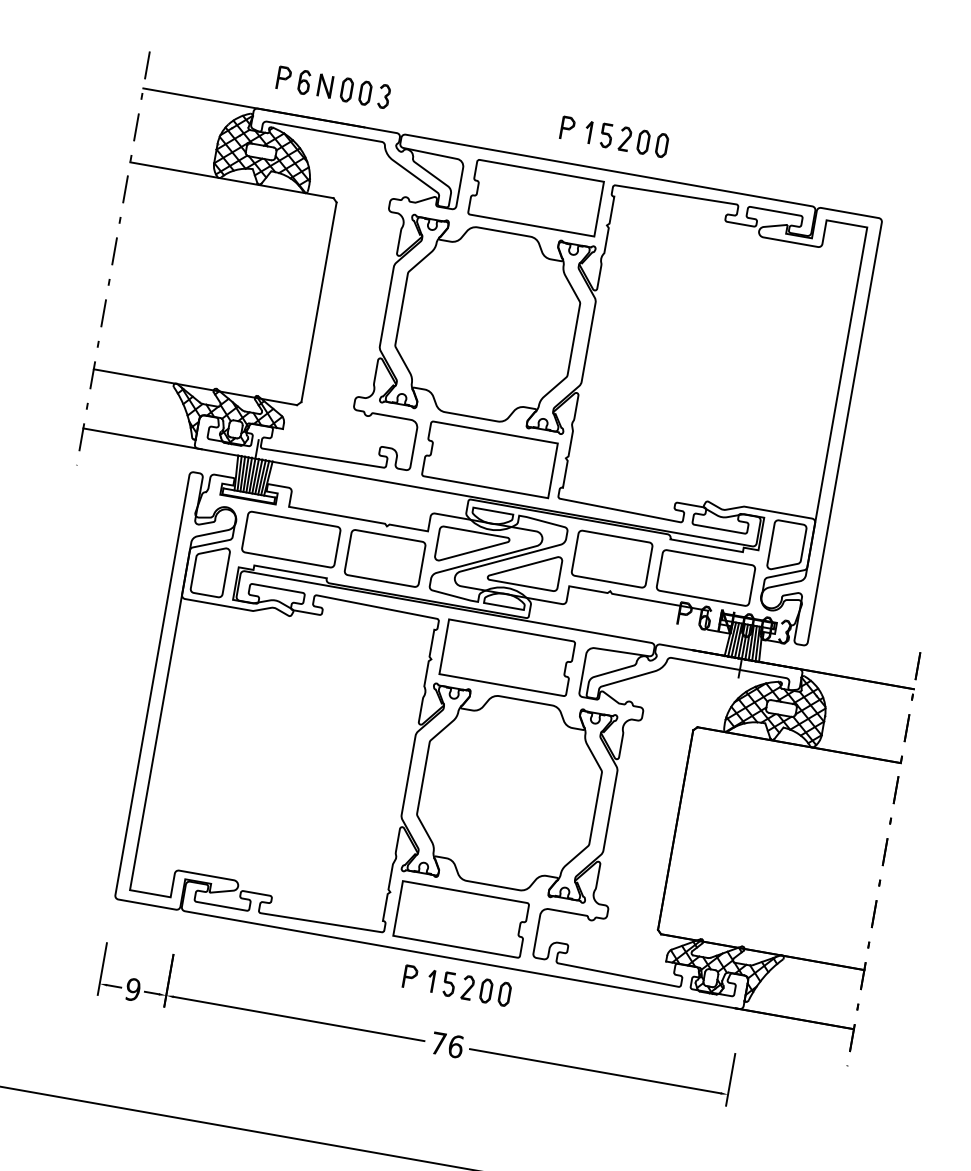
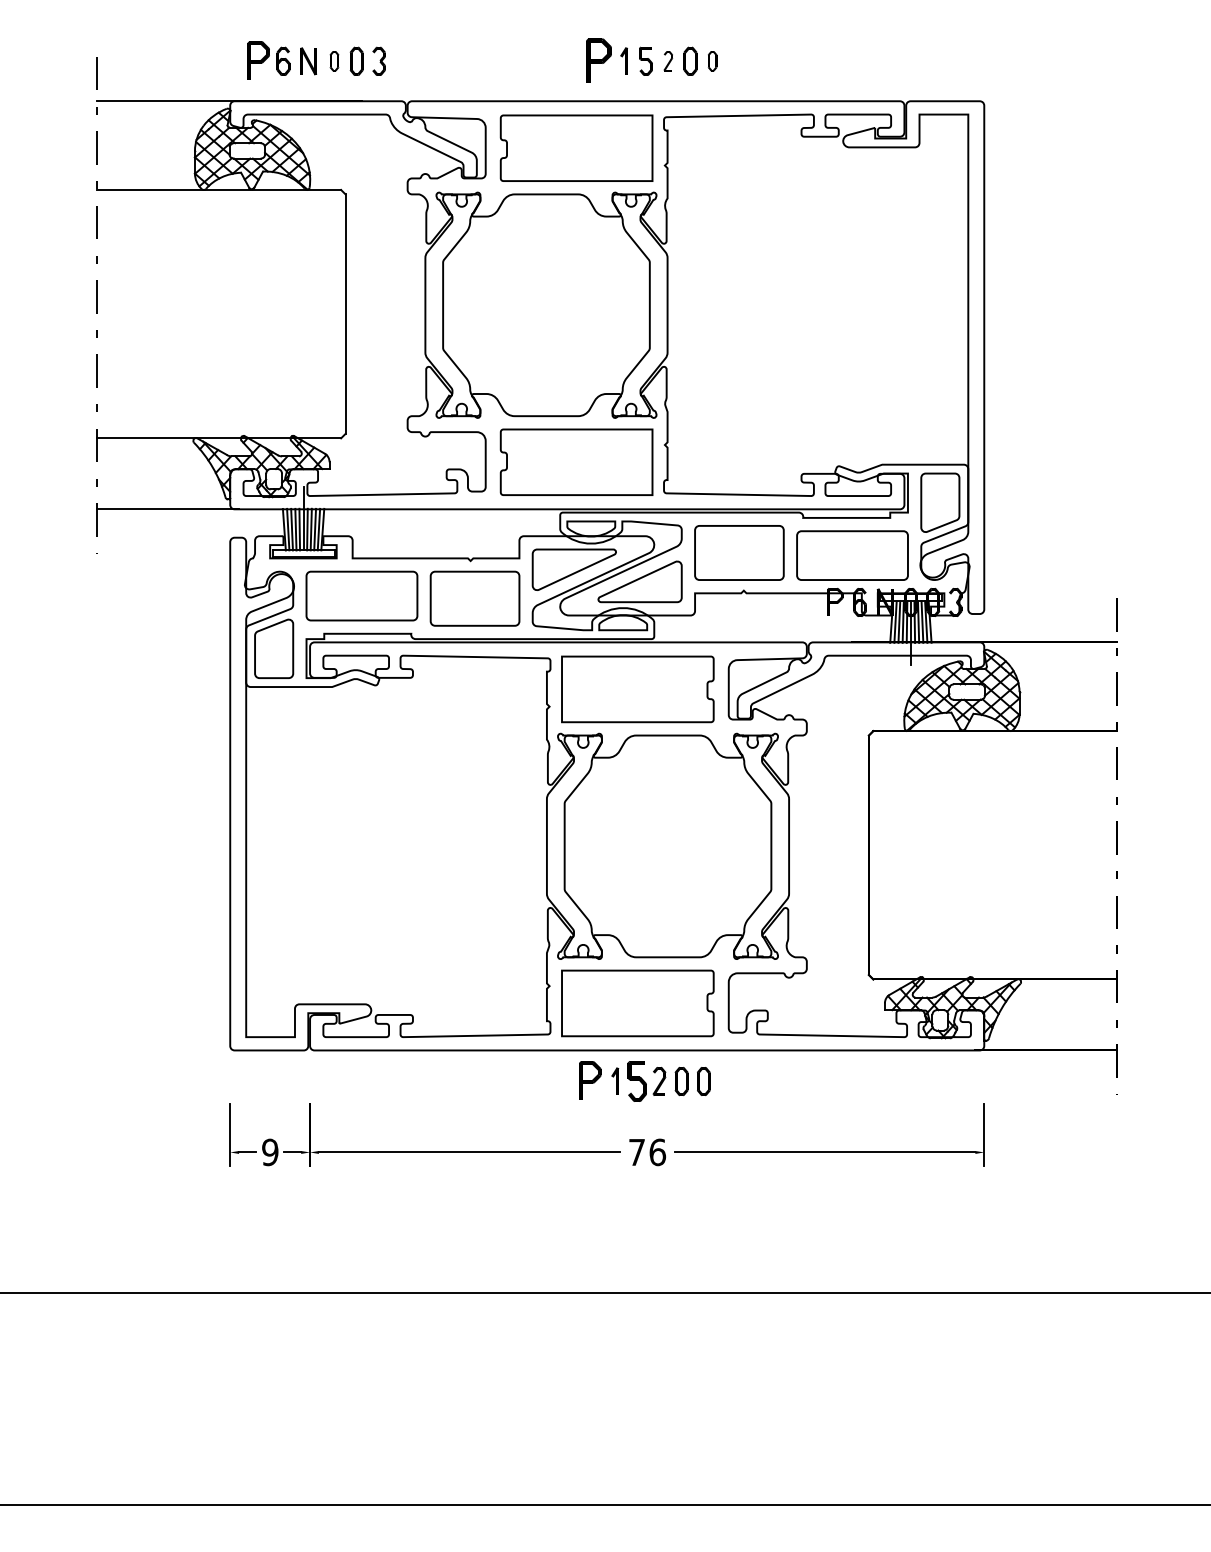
part: (283, 78) -> (258, 60), size x1.4
part: (347, 89) -> (334, 60), size x0.7
part: (567, 128) -> (599, 60), size x1.6
part: (625, 138) -> (668, 60), size x0.7
part: (662, 144) -> (712, 60), size x0.7
part: (410, 976) -> (590, 1080), size x1.4
part: (448, 984) -> (636, 1081), size x1.4

